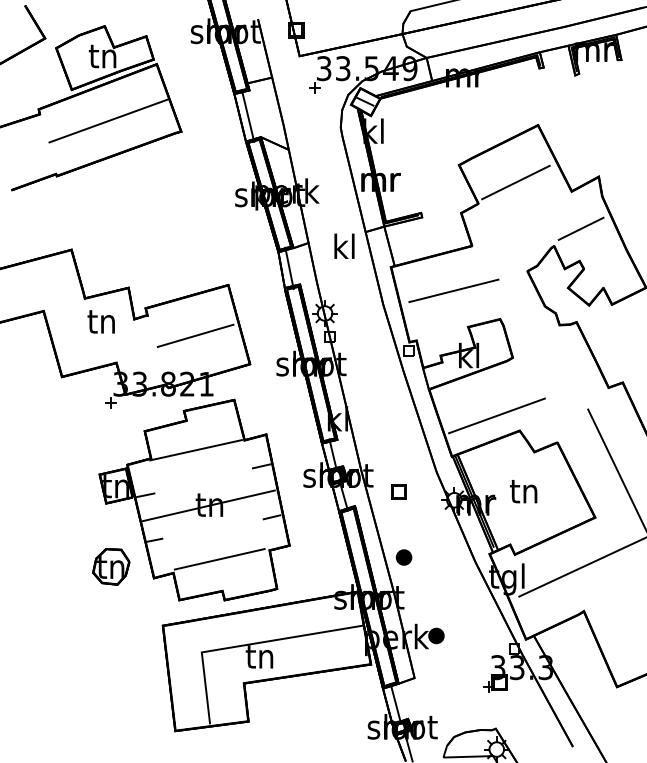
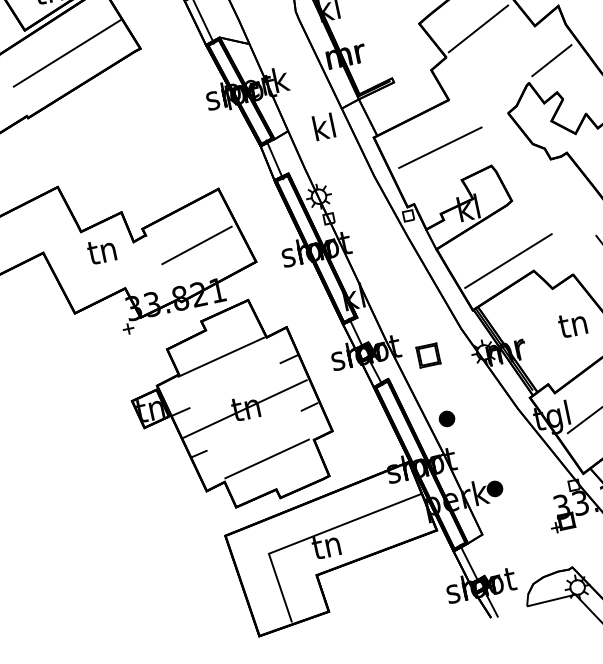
part: (398, 491) -> (427, 355), size x1.4
text: (523, 491) -> (572, 324), moved
part: (111, 566) -> (162, 488), removed

